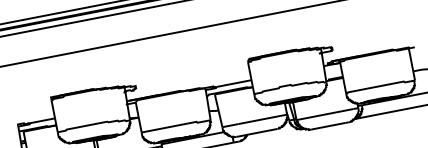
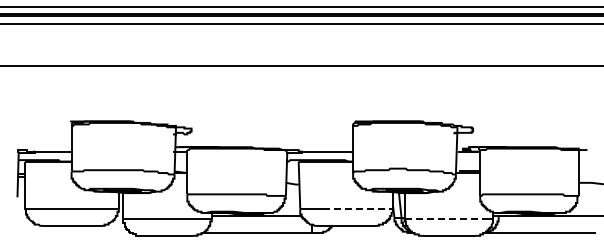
line: (325, 114) -> (445, 218), solid -> dashed
line: (263, 119) -> (358, 208), solid -> dashed

